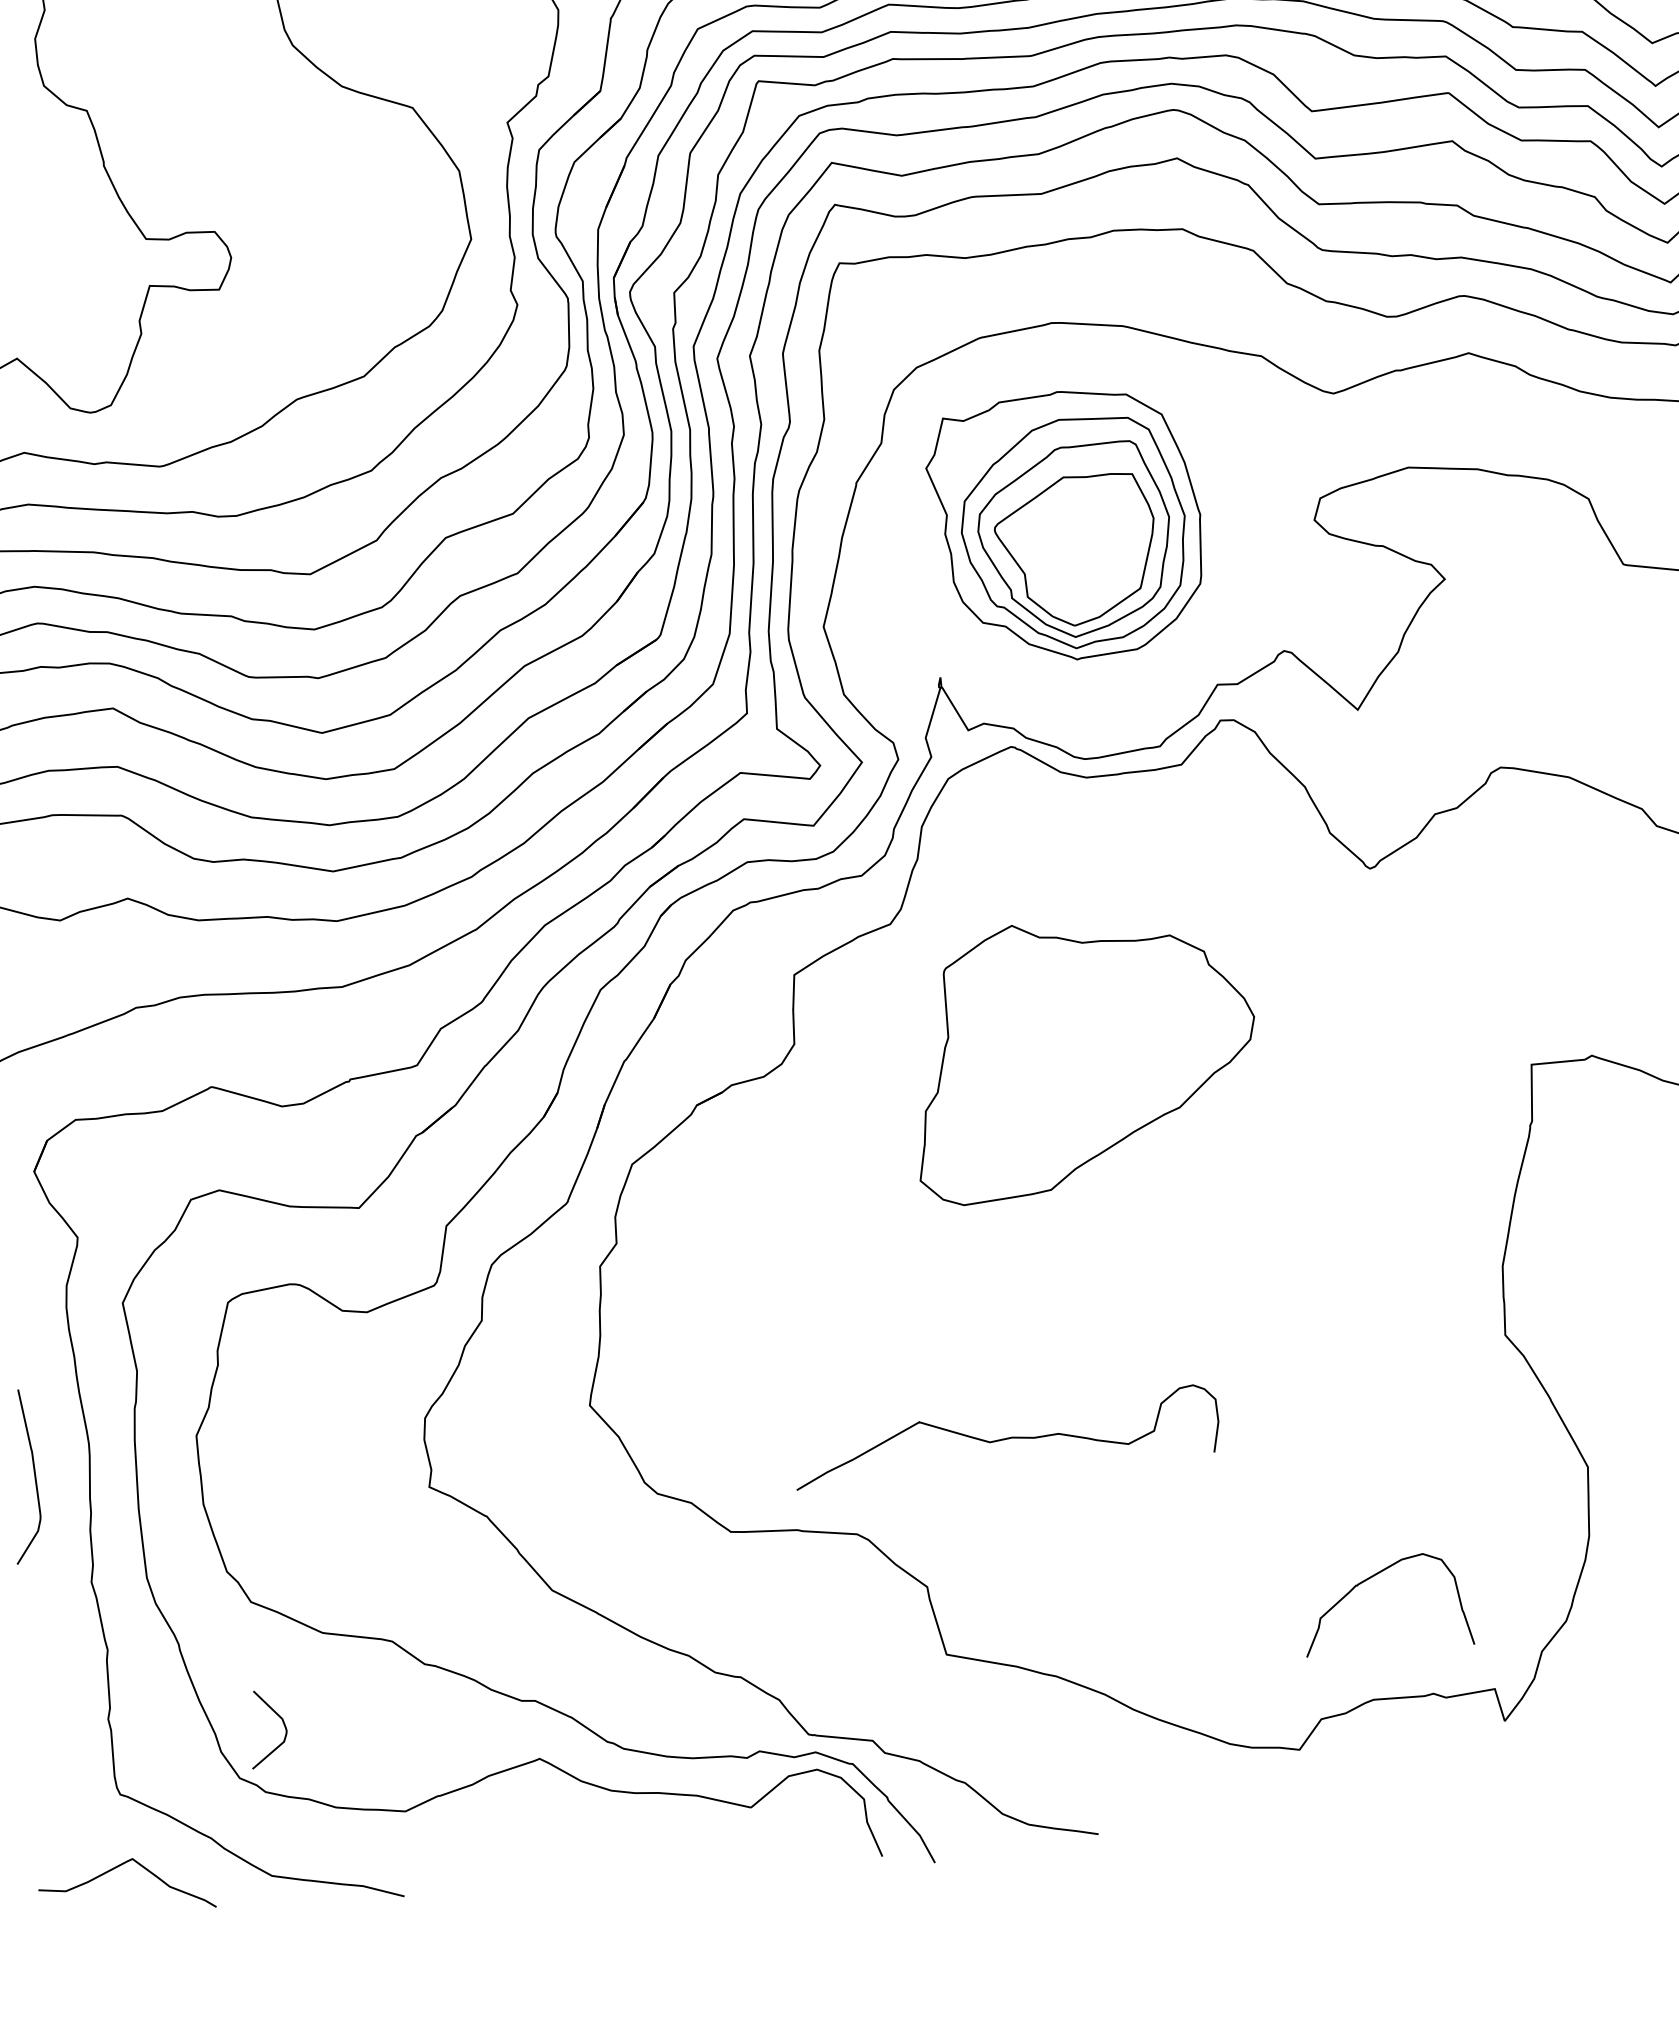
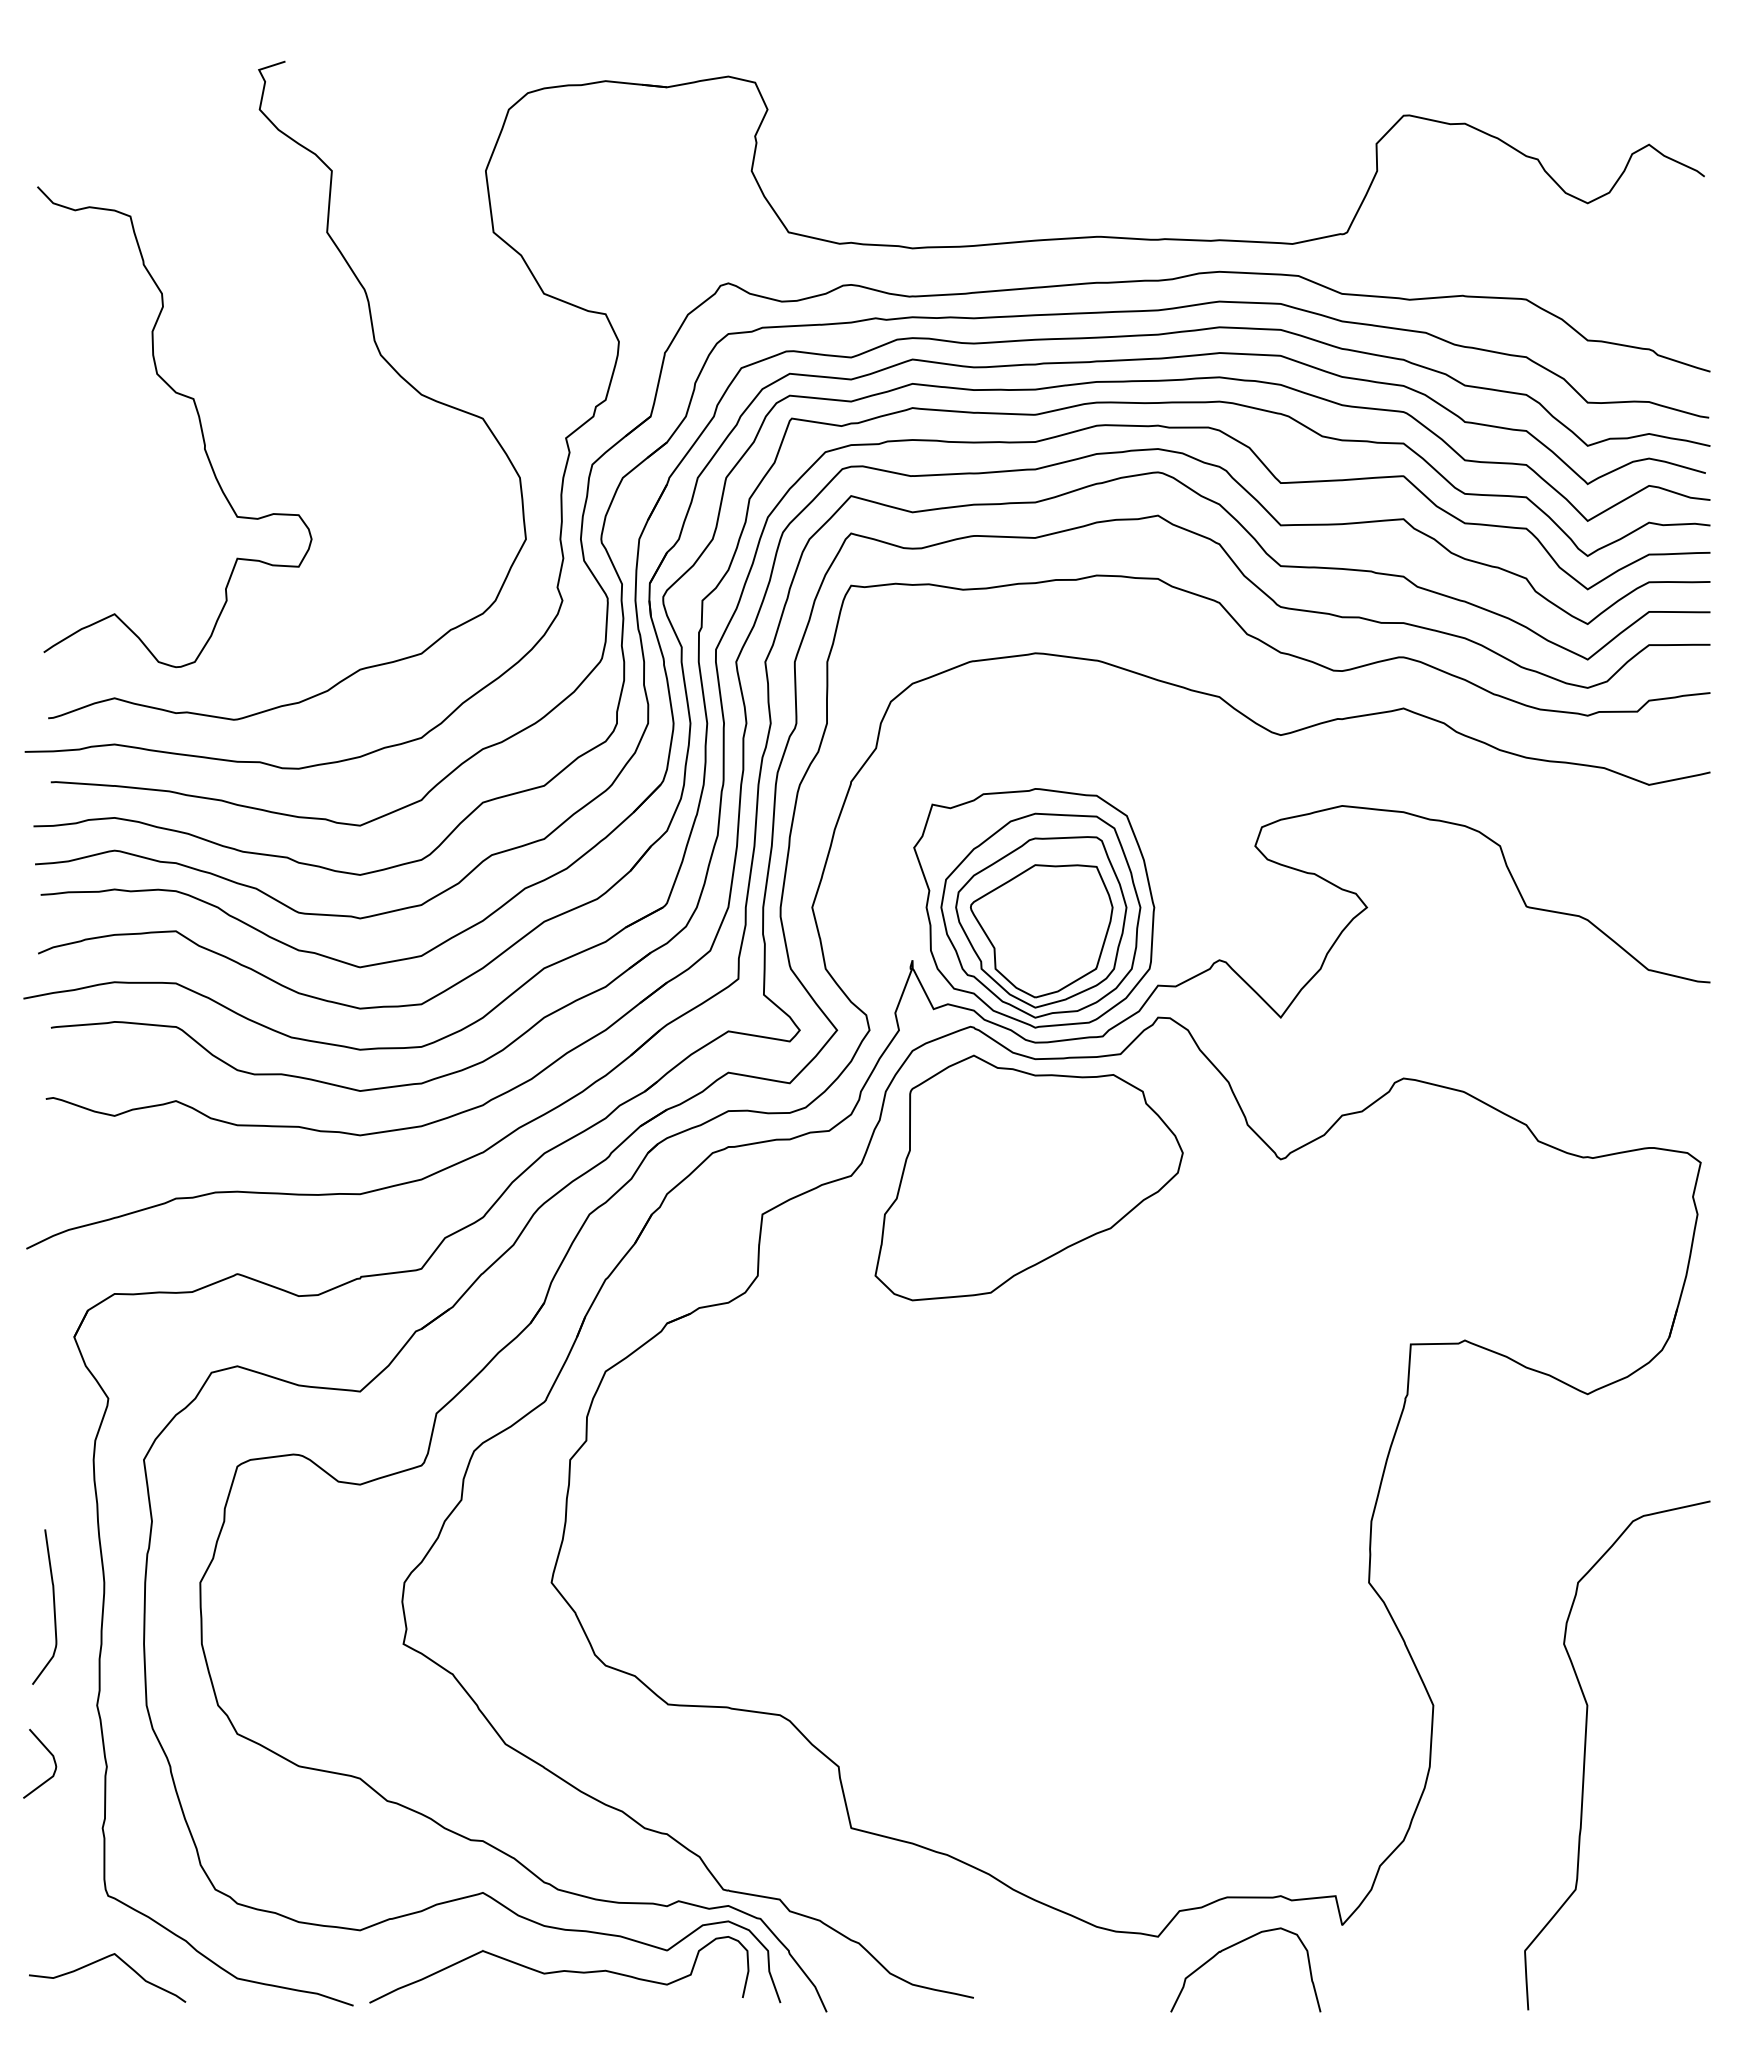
part: (1066, 526) -> (1034, 908), moved
part: (1083, 1057) -> (1028, 1177), moved
curve: (1006, 1437) -> (559, 1970), moved
curve: (1371, 1578) -> (1233, 1946), moved
curve: (283, 1724) -> (53, 1760), moved

